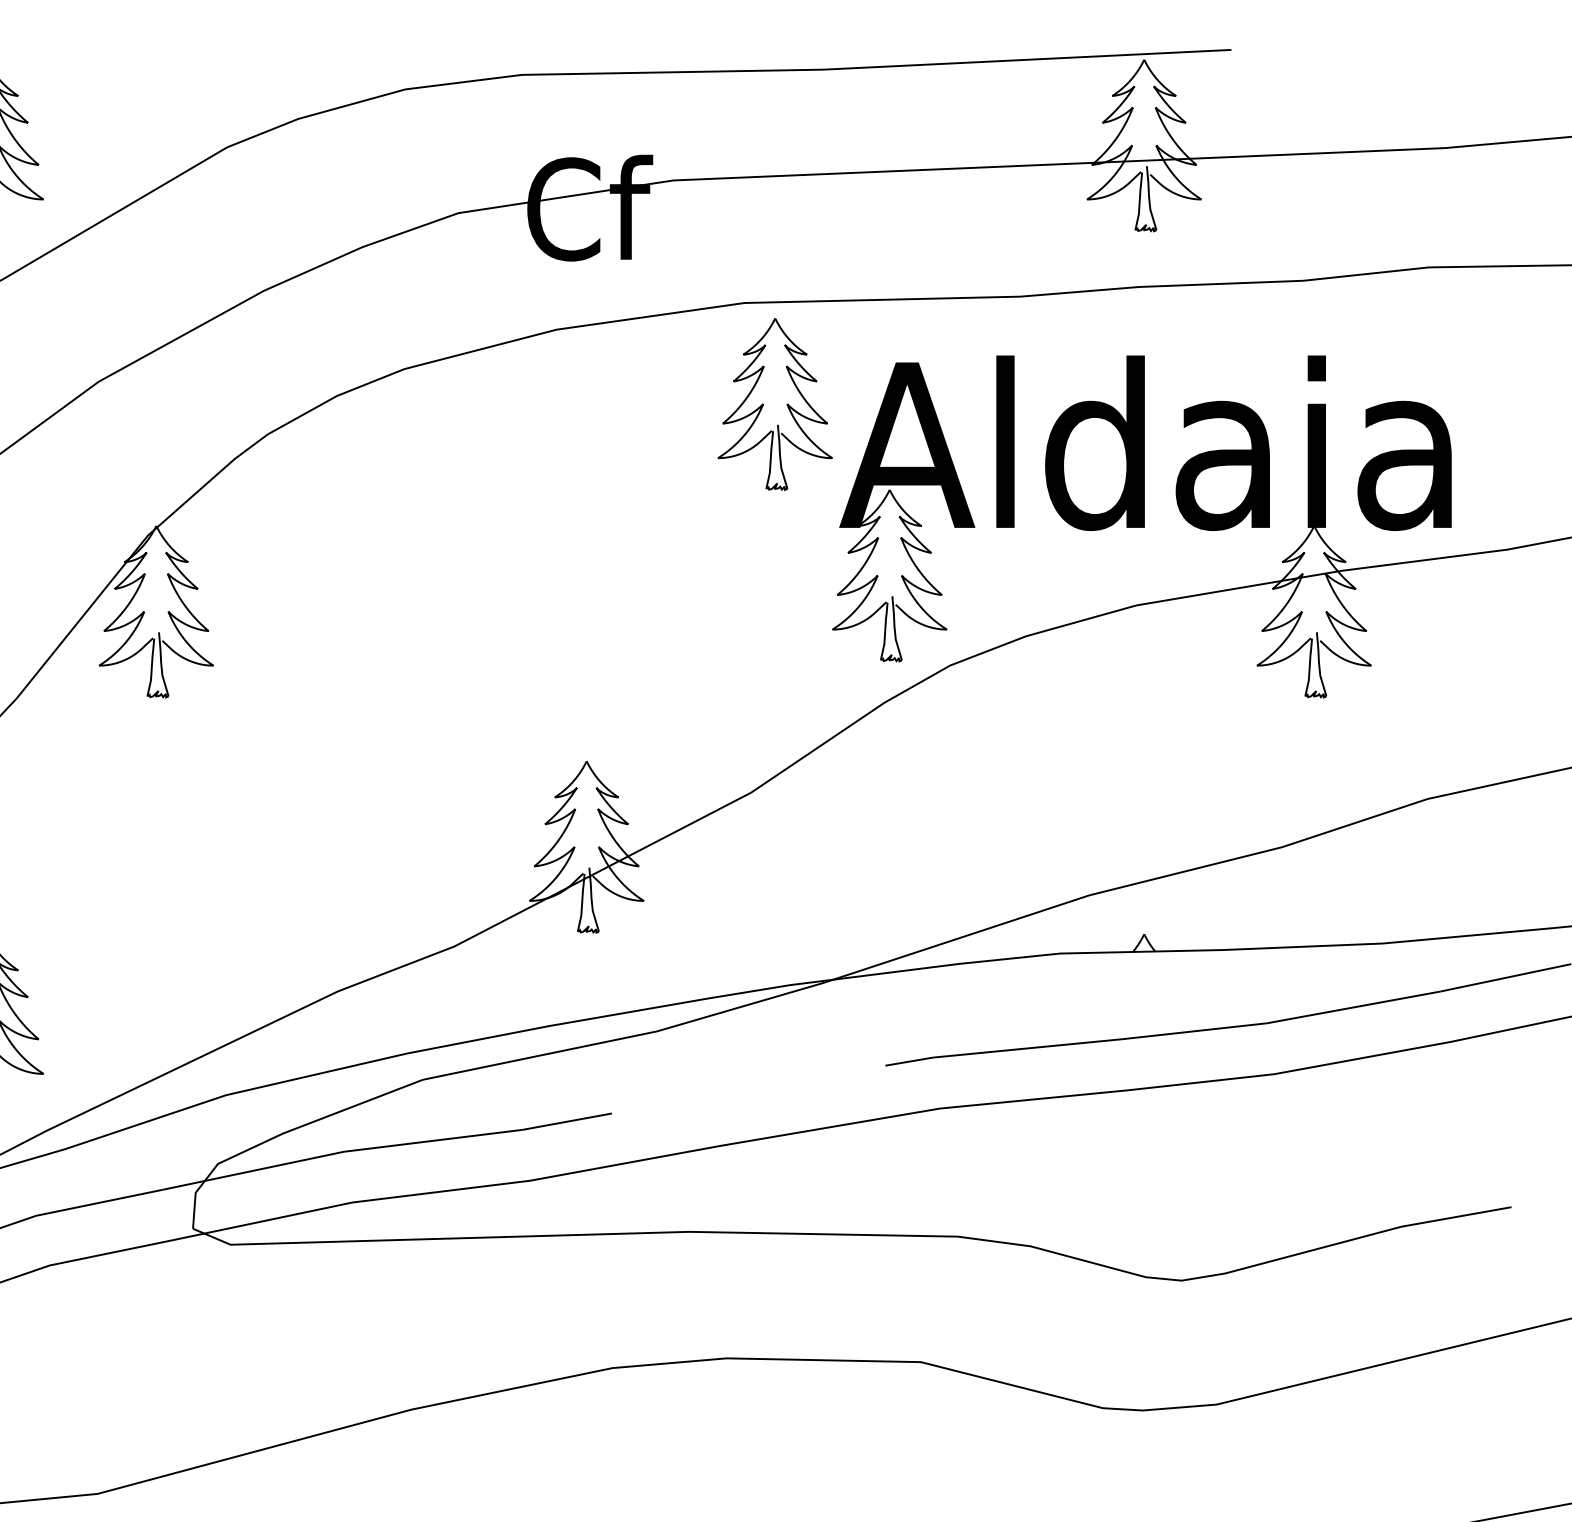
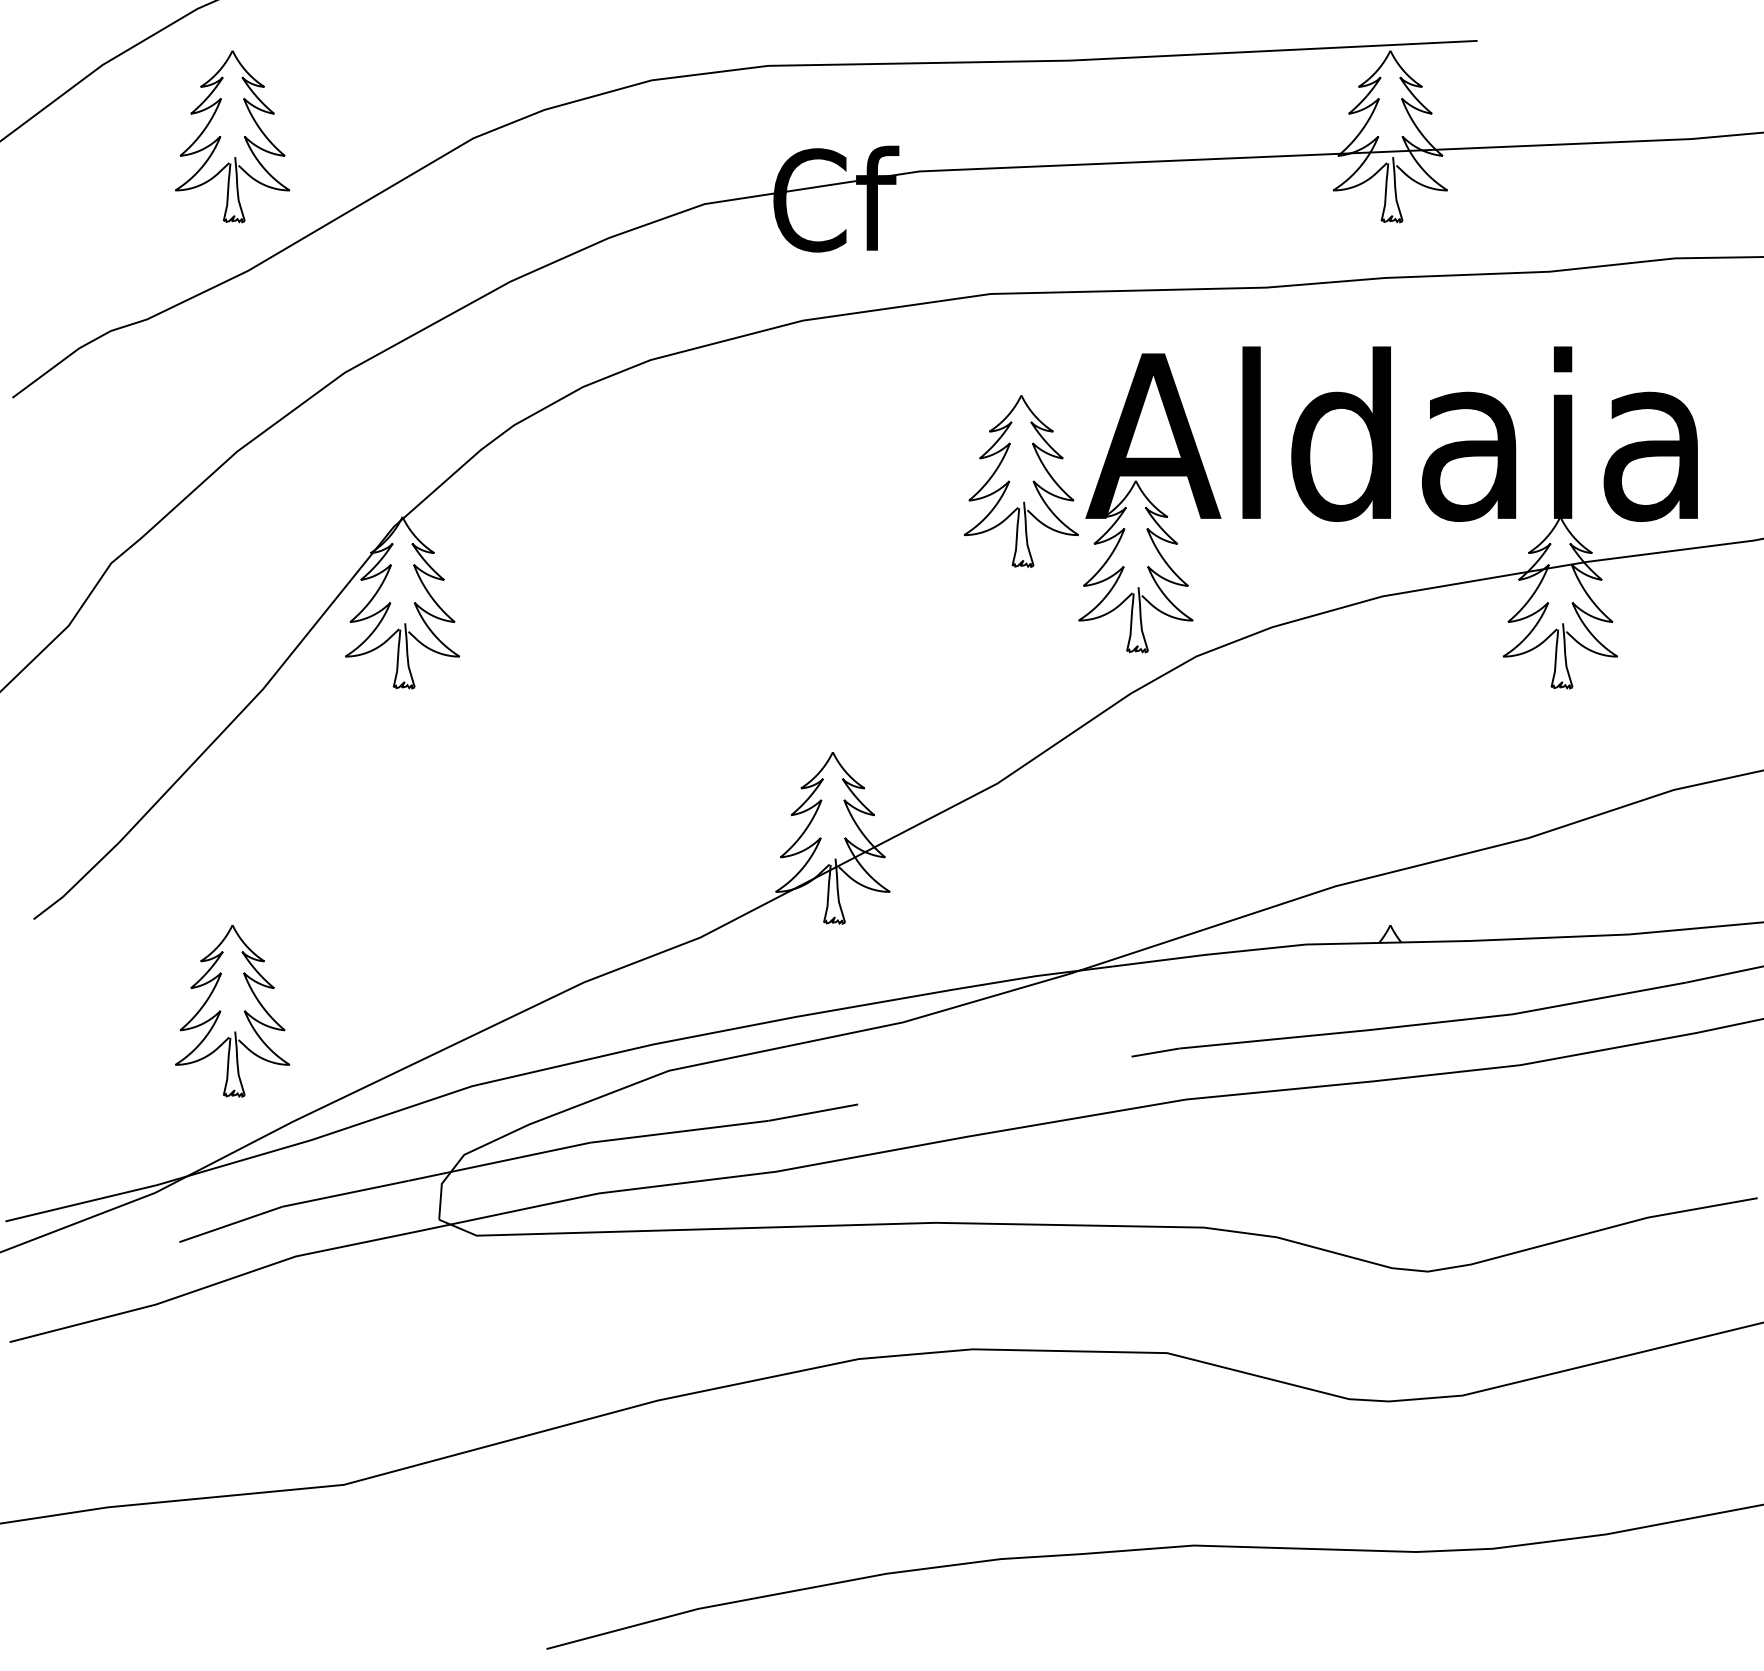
part: (763, 404) -> (1009, 481), moved

